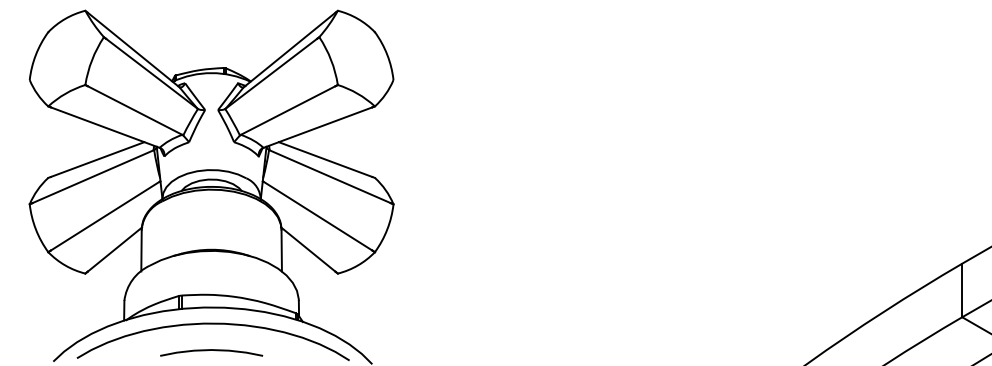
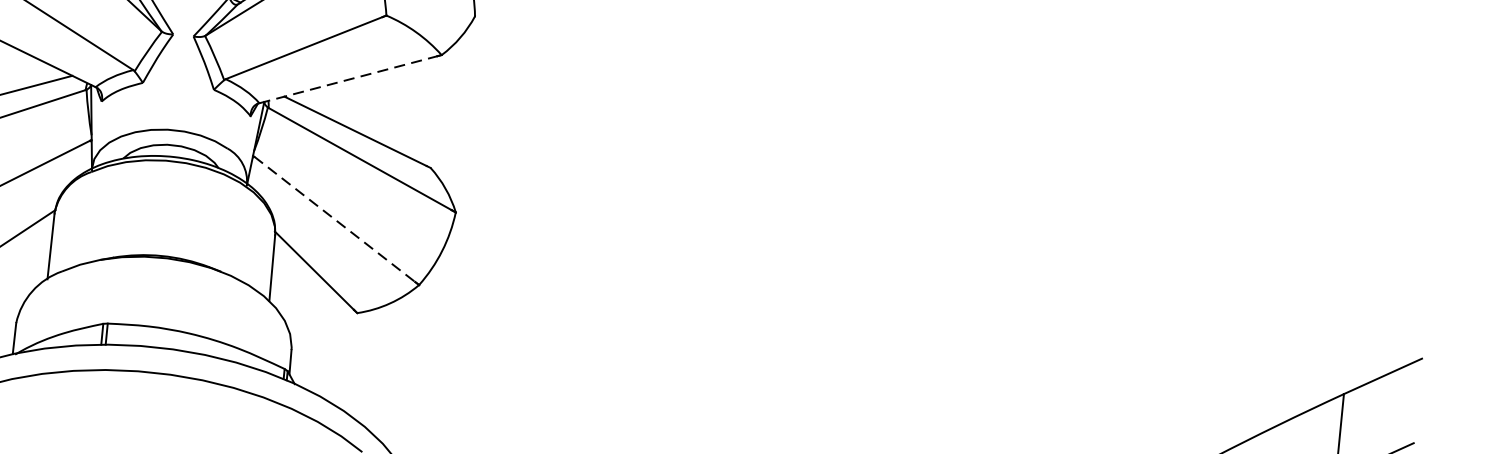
line: (318, 127) -> (349, 79), solid -> dashed
line: (318, 216) -> (335, 220), solid -> dashed
curve: (211, 350) -> (145, 414), removed

